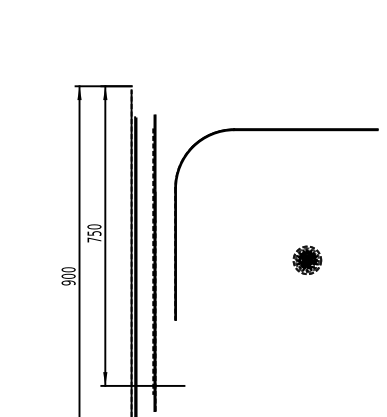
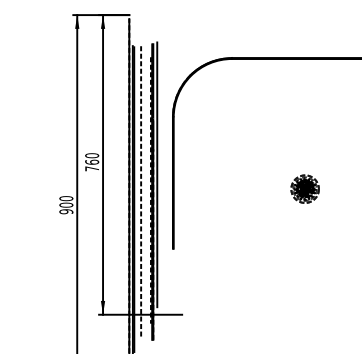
text: (94, 232) -> (92, 161), 750 -> 760
line: (159, 245) -> (157, 174), added
line: (143, 261) -> (141, 190), added

